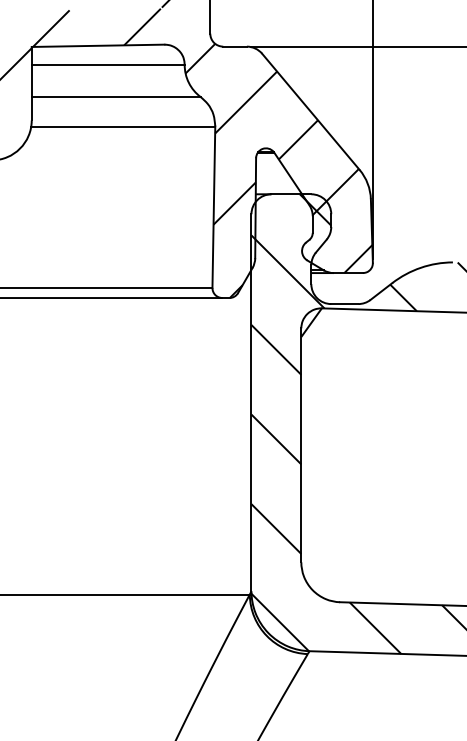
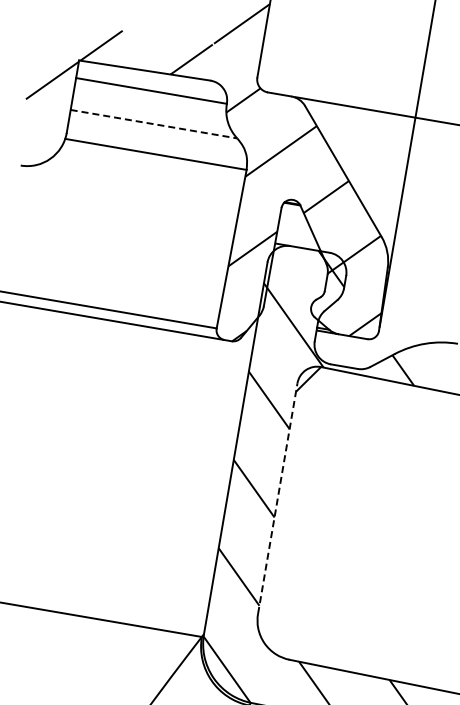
line: (116, 97) -> (154, 124), solid -> dashed
line: (301, 444) -> (278, 497), solid -> dashed

